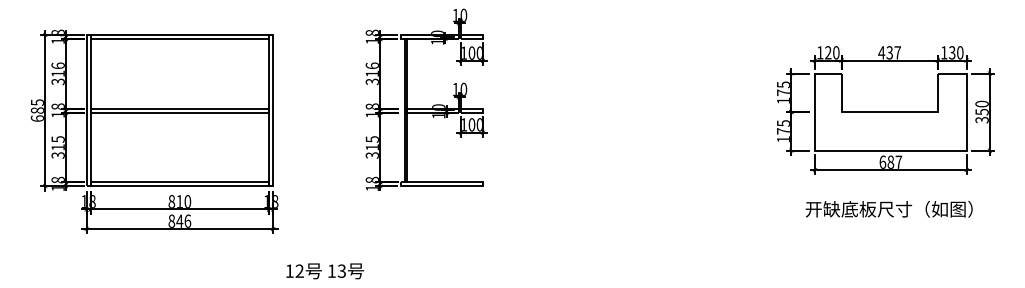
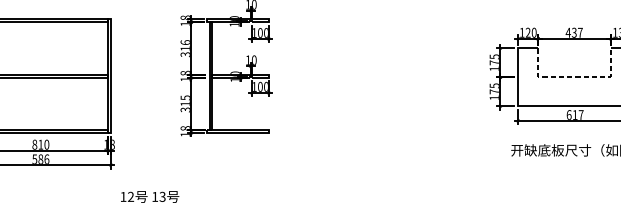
line: (890, 112) -> (574, 77), solid -> dashed
text: (890, 161) -> (574, 114), 687 -> 617
text: (175, 220) -> (37, 158), 846 -> 586

